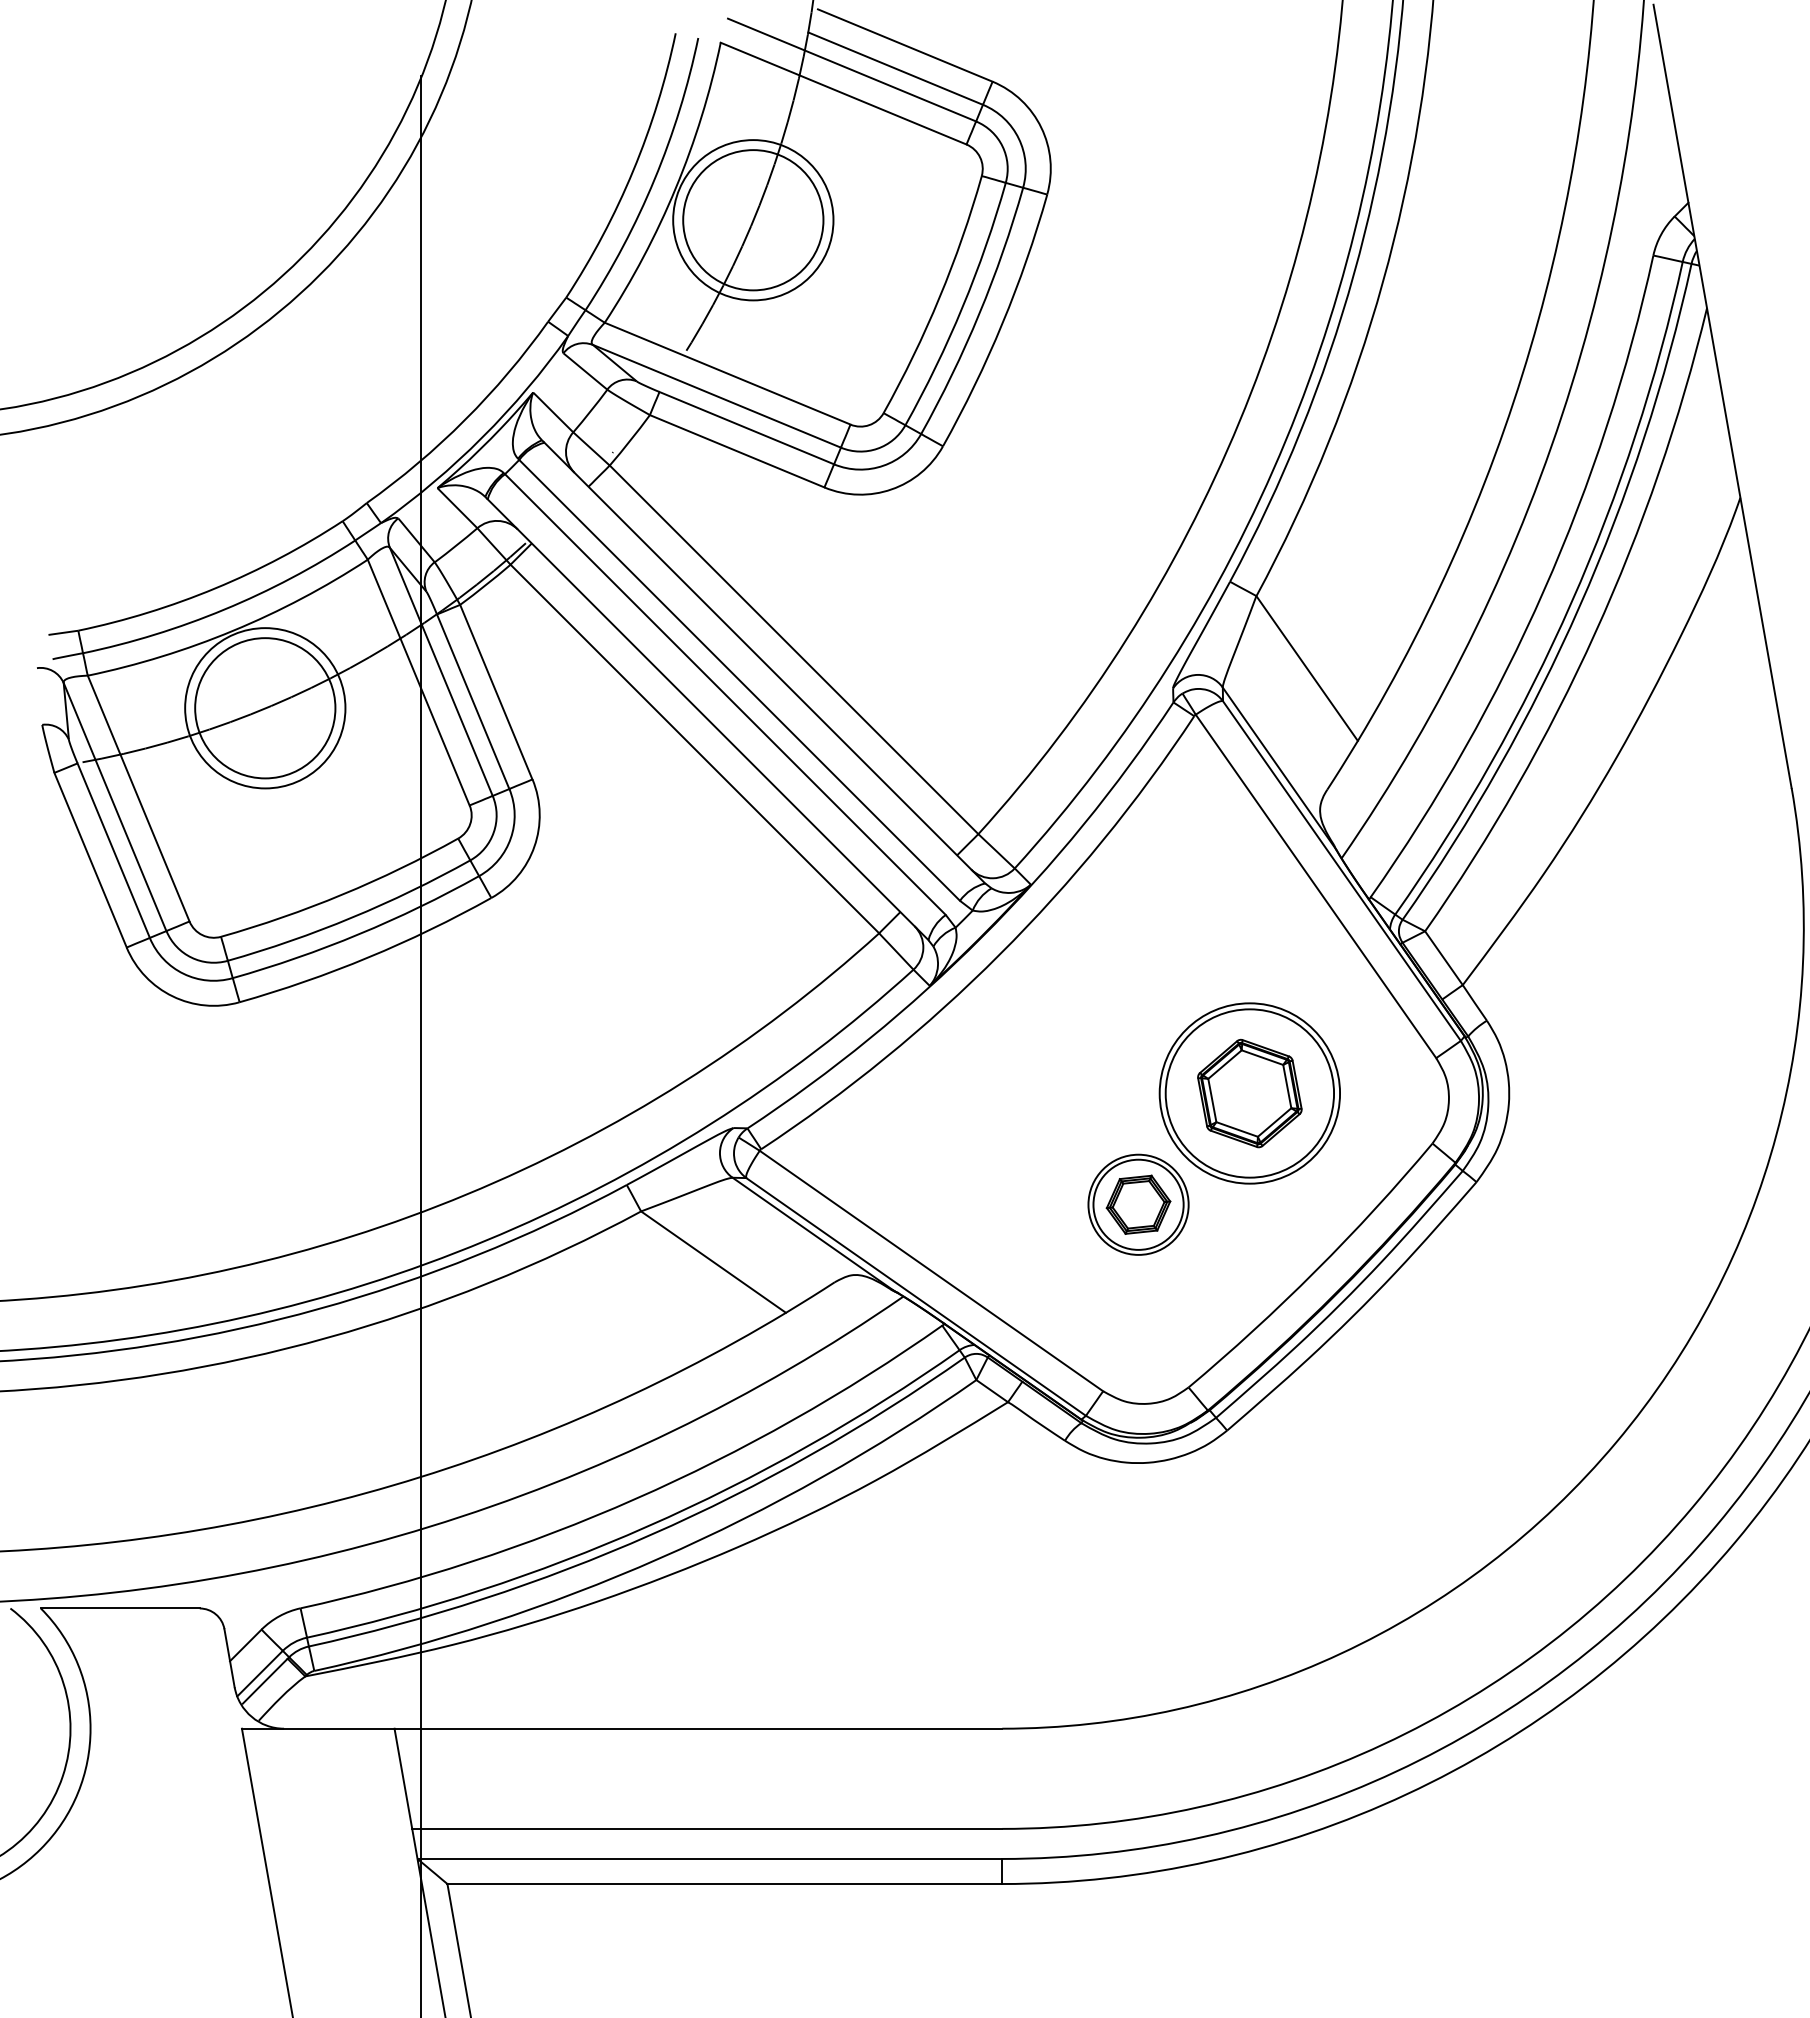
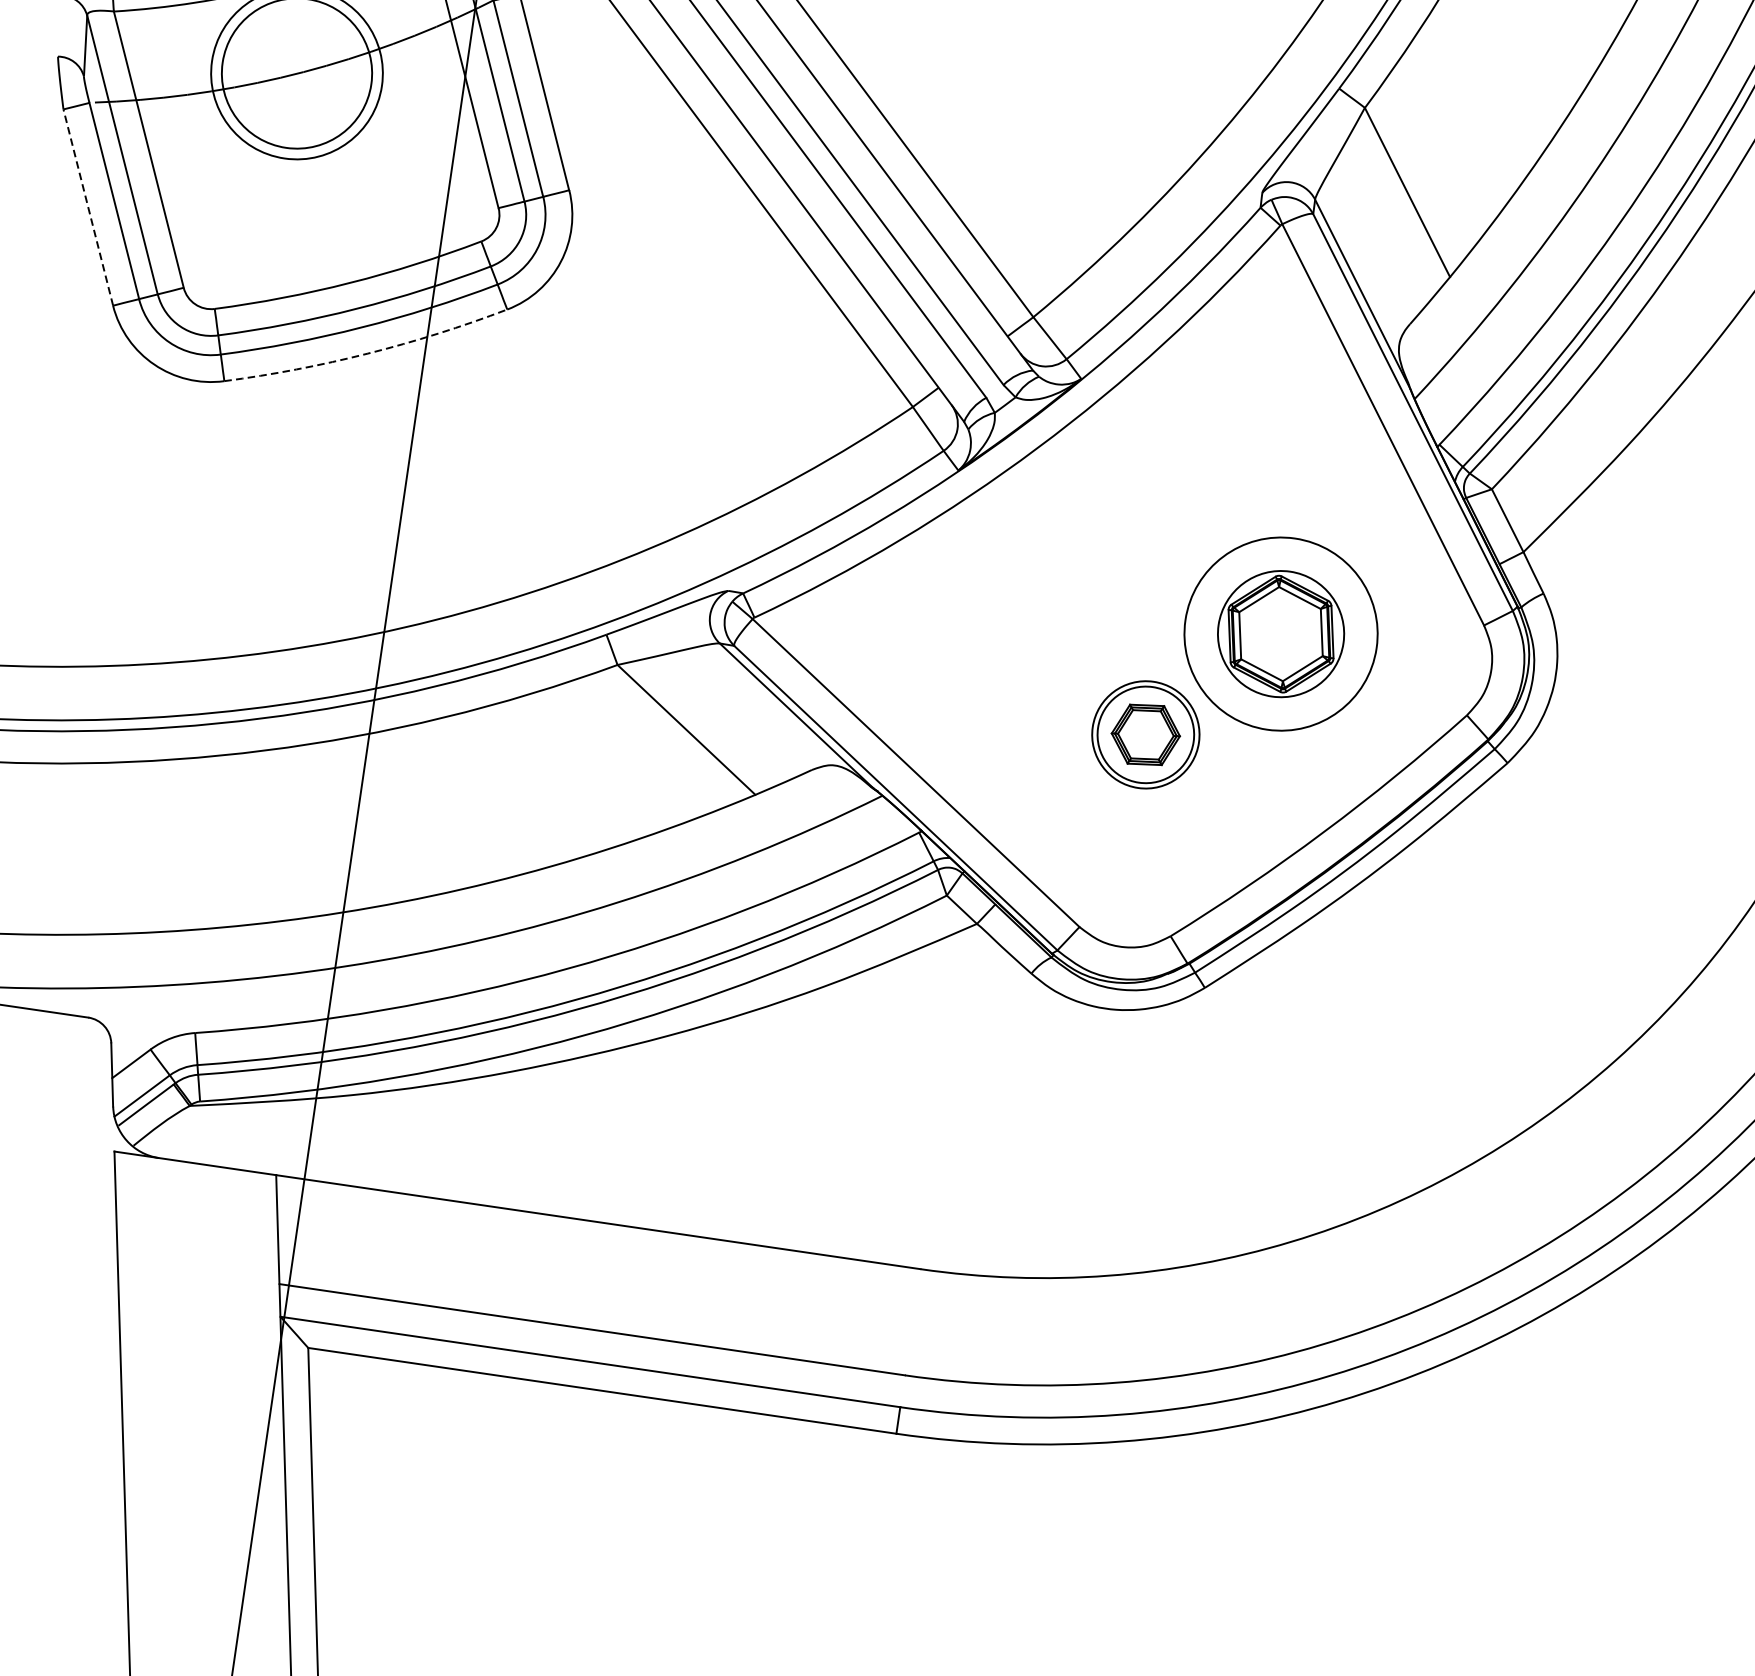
line: (90, 860) -> (88, 207), solid -> dashed
arc: (368, 957) -> (367, 353), solid -> dashed
circle: (1249, 1093) -> (1280, 634), size x0.7

